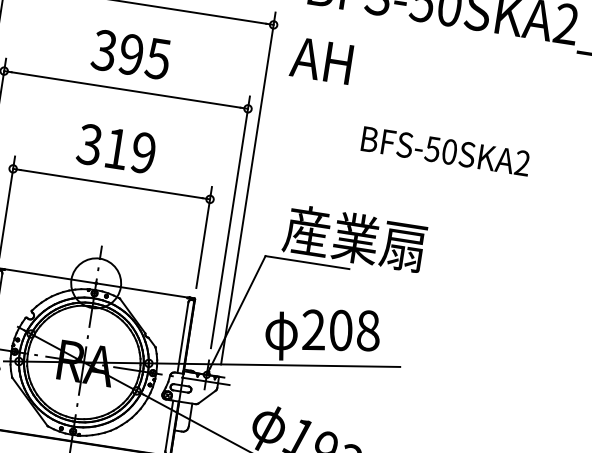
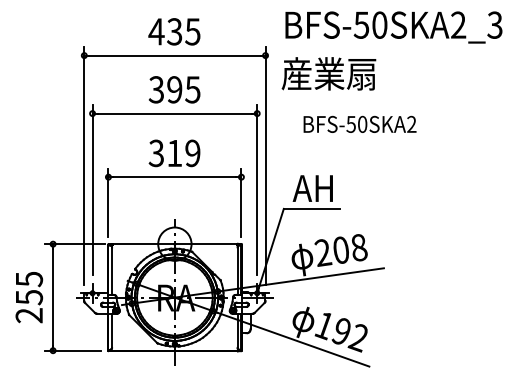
text: (362, 65) -> (328, 73), AH -> 産業扇
text: (445, 149) -> (359, 123), moved
text: (354, 237) -> (340, 187), 産業扇 -> AH

